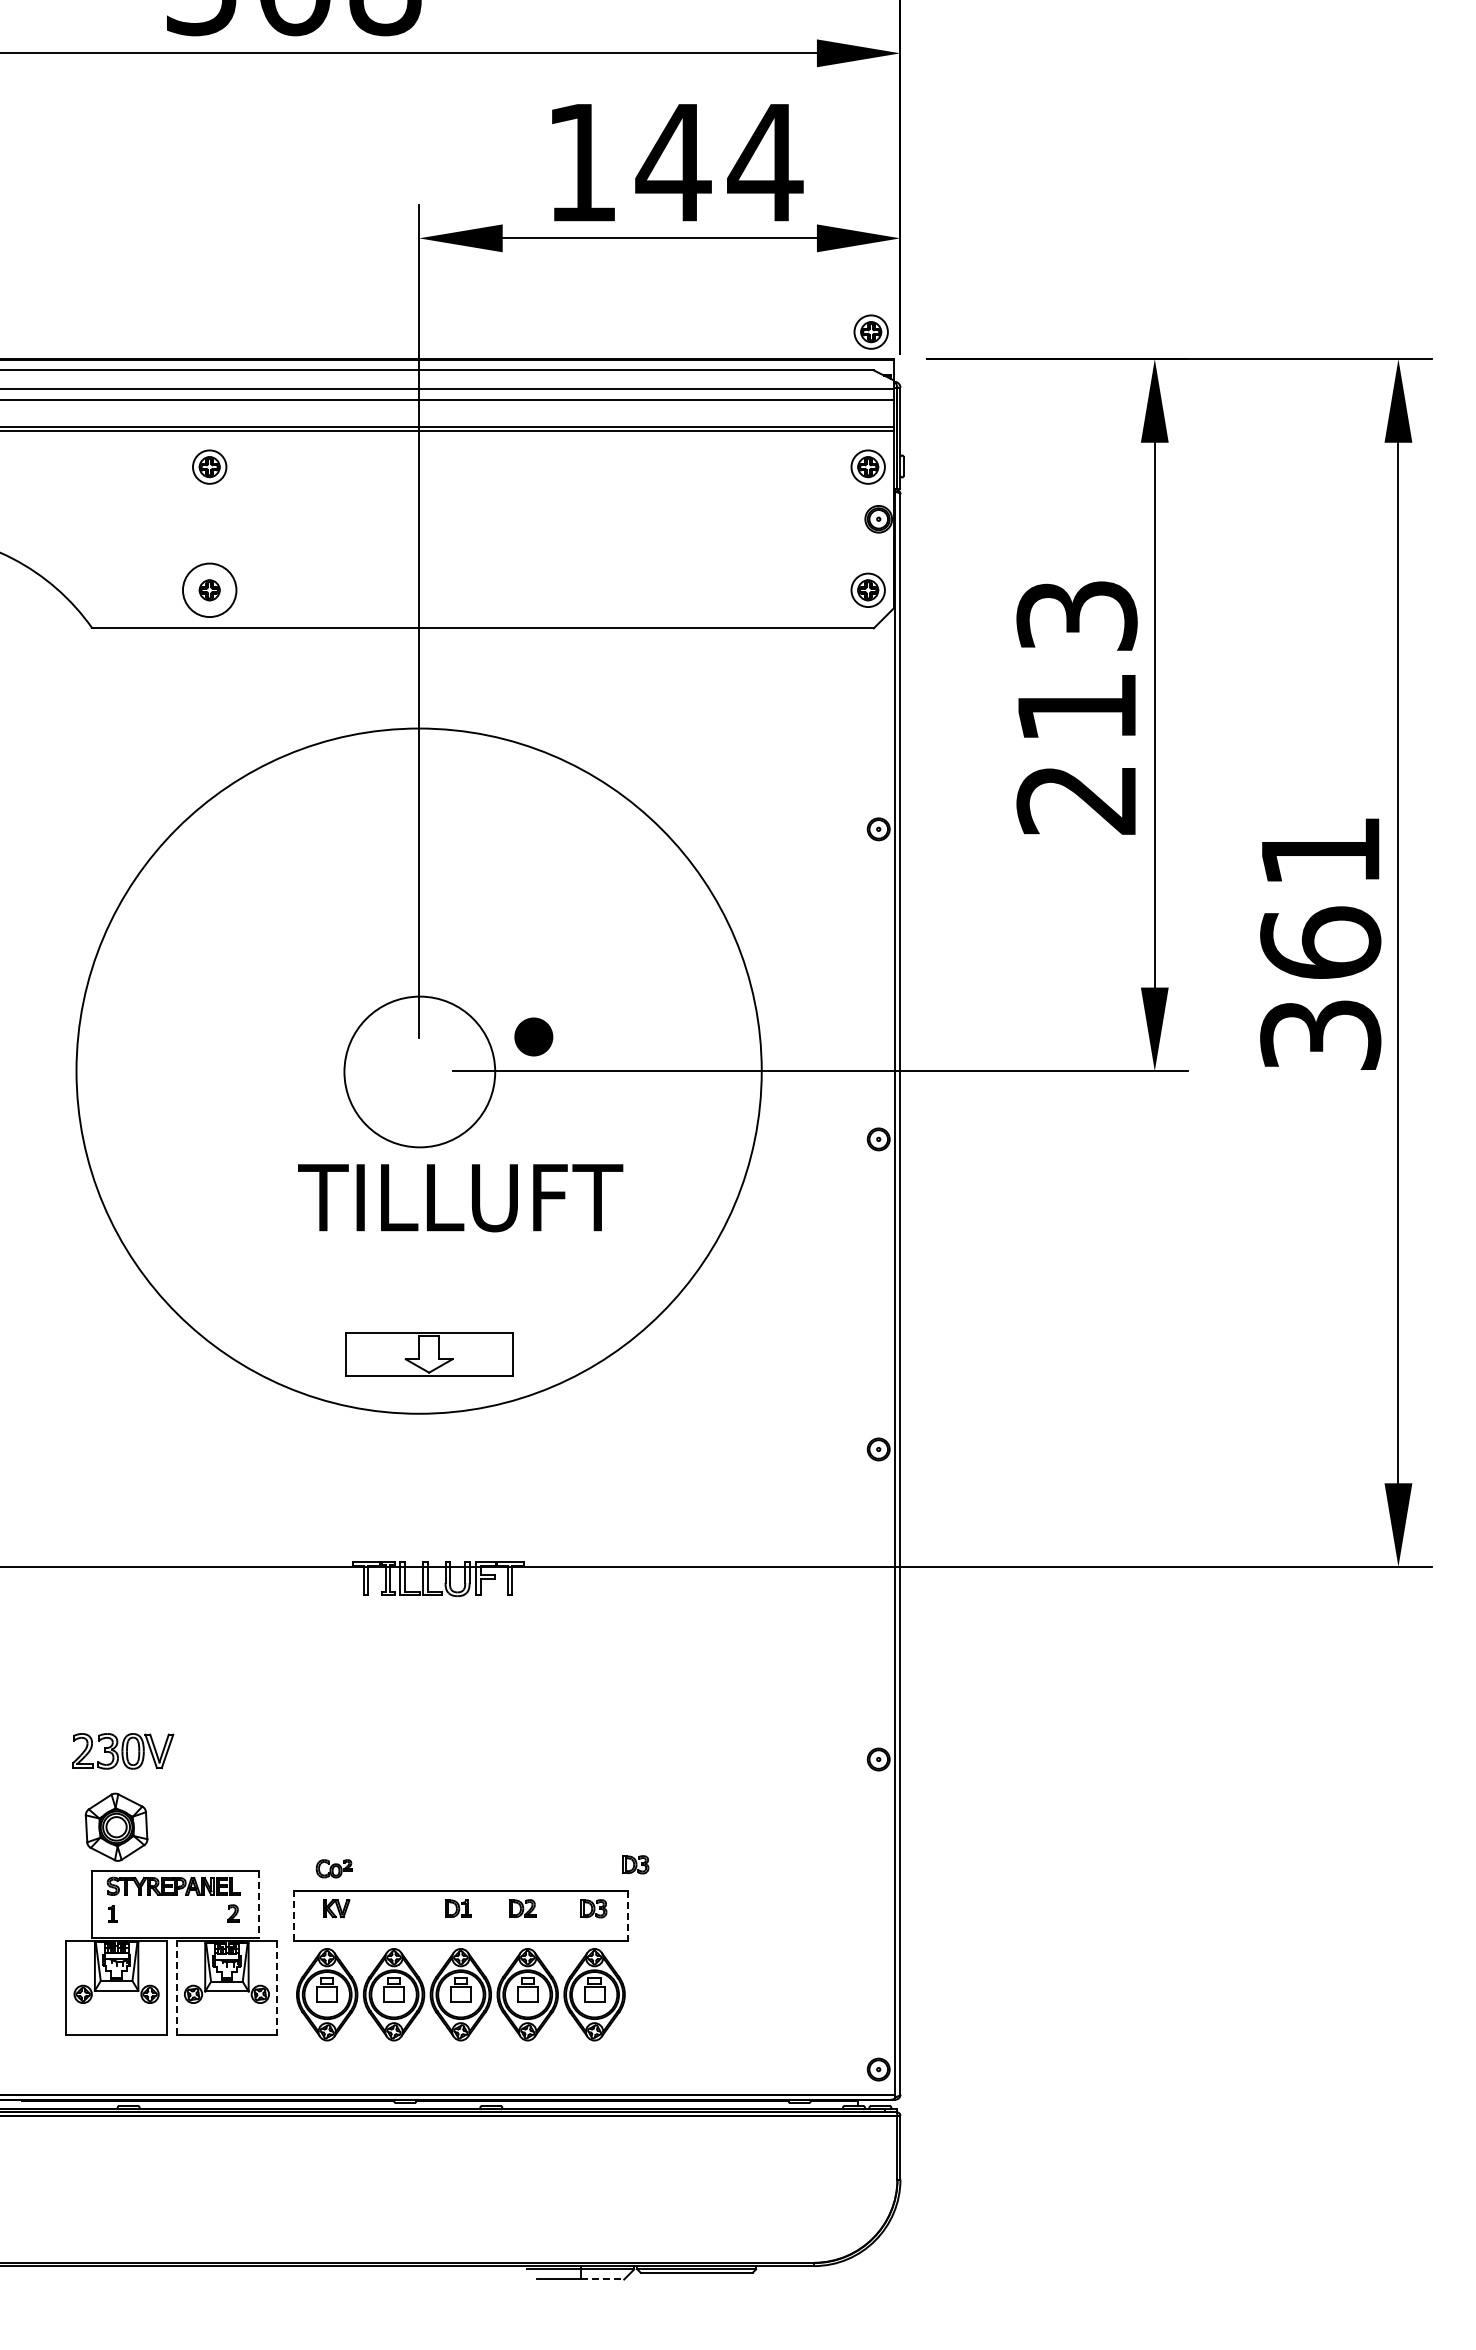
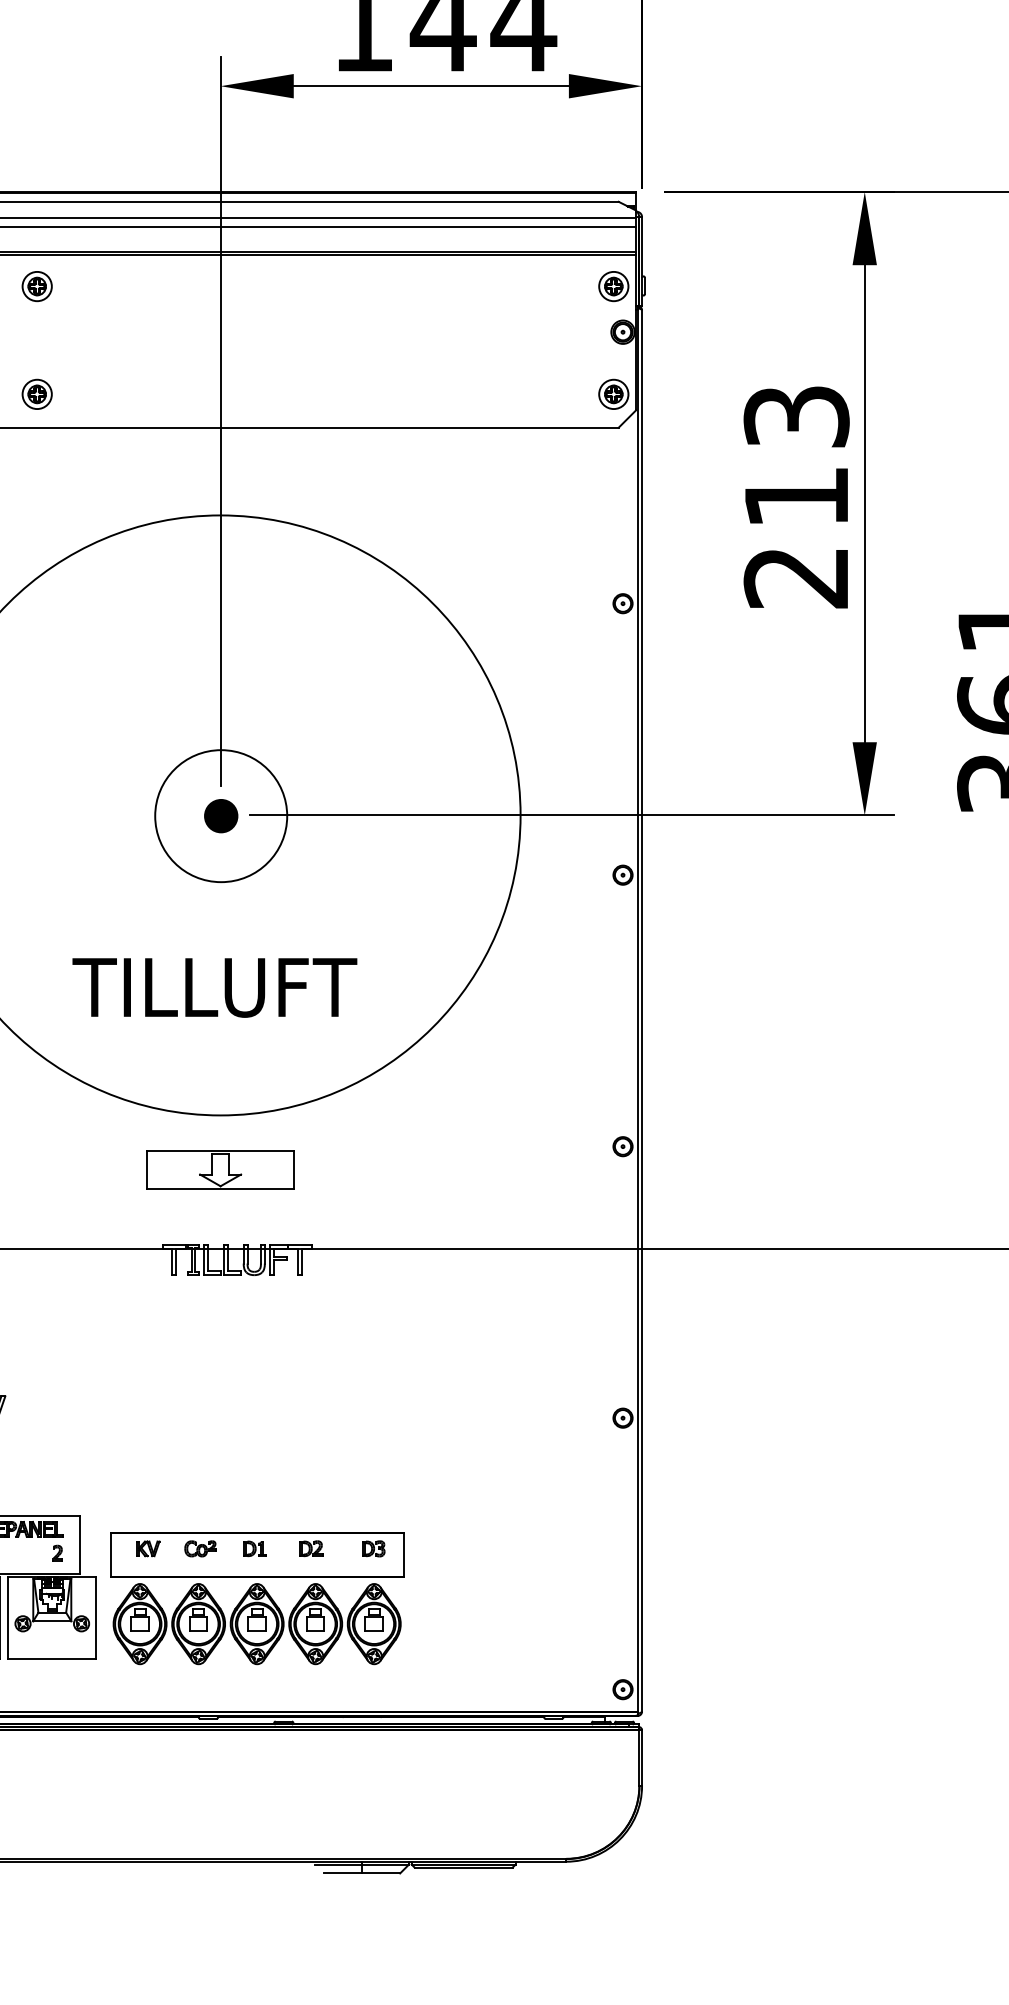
part: (870, 331) -> (615, 167), removed
circle: (209, 590) -> (37, 394), size x0.62
part: (533, 1036) -> (220, 815), moved
text: (460, 1198) -> (214, 988), moved
part: (429, 1354) -> (220, 1170), moved
part: (635, 1864) -> (410, 1510), removed
part: (333, 1868) -> (199, 1548), moved
line: (258, 1904) -> (79, 1545), dashed -> solid
line: (293, 1915) -> (110, 1554), dashed -> solid
line: (628, 1916) -> (403, 1555), dashed -> solid
line: (176, 1987) -> (8, 1617), dashed -> solid
line: (277, 1987) -> (96, 1617), dashed -> solid
line: (602, 2279) -> (381, 1873), dashed -> solid

